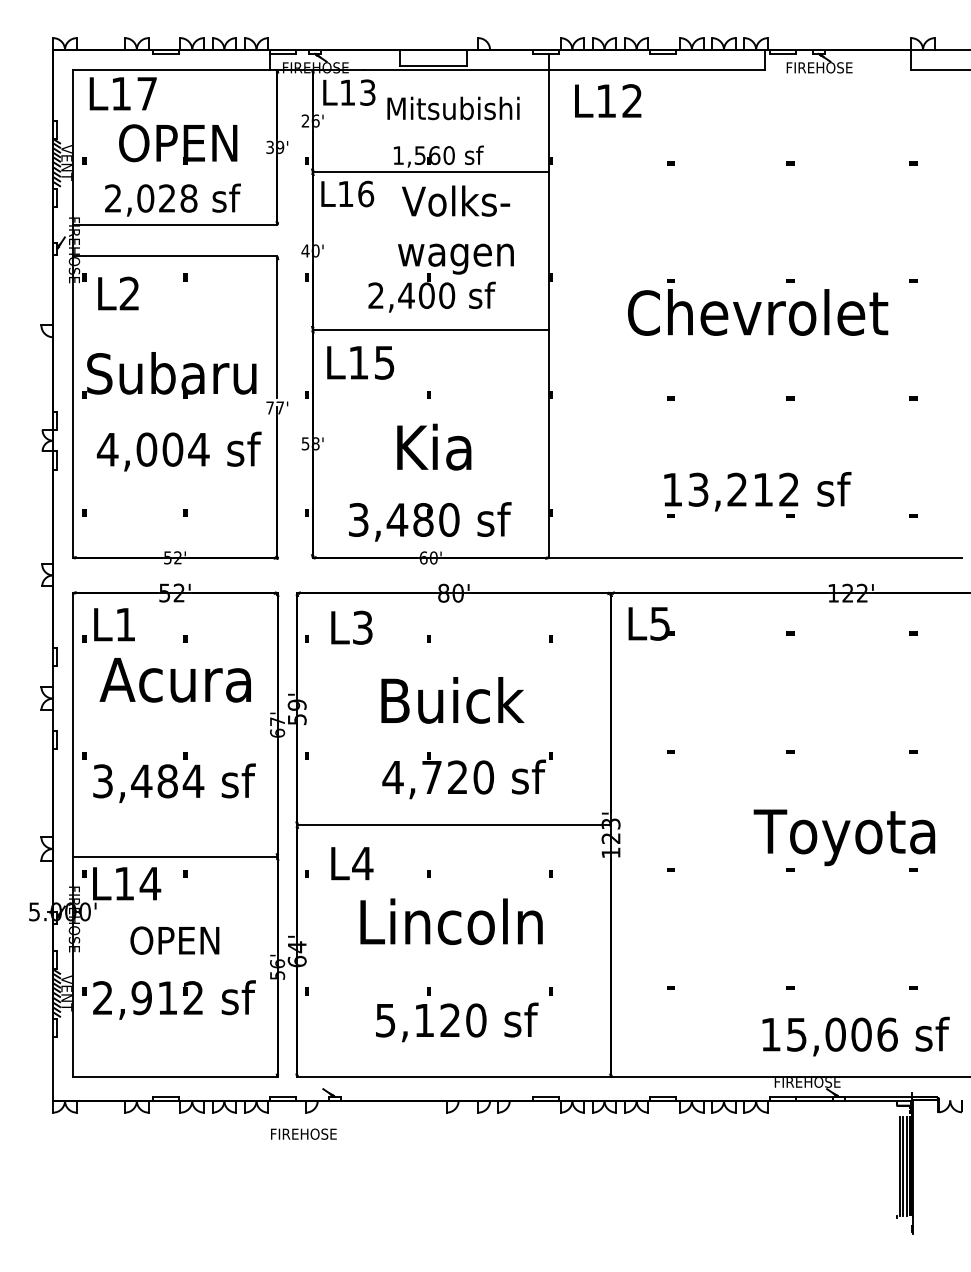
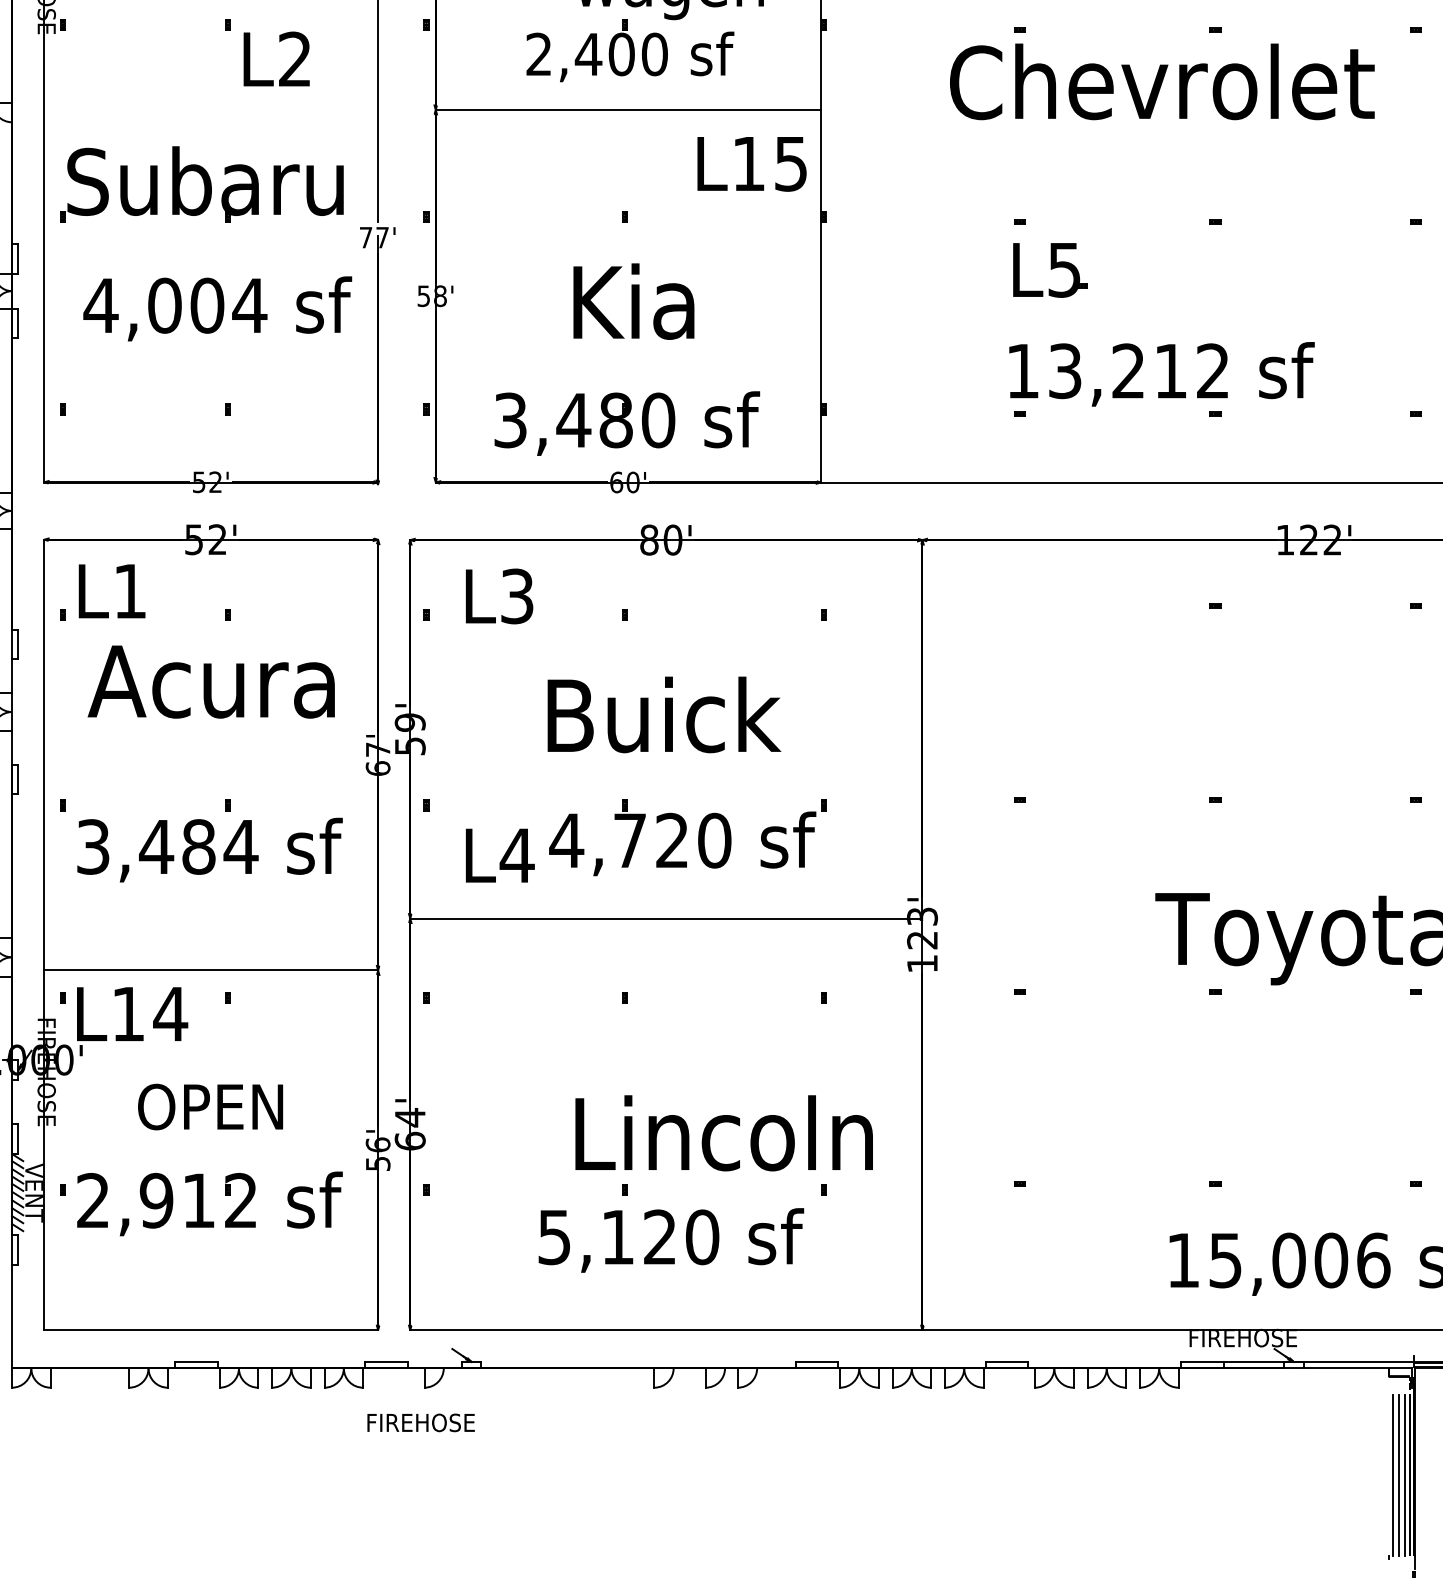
text: (118, 293) -> (276, 59), moved
text: (360, 362) -> (751, 163), moved
part: (651, 623) -> (1050, 269), moved
text: (352, 863) -> (500, 855), moved
text: (451, 921) -> (724, 1132), moved

